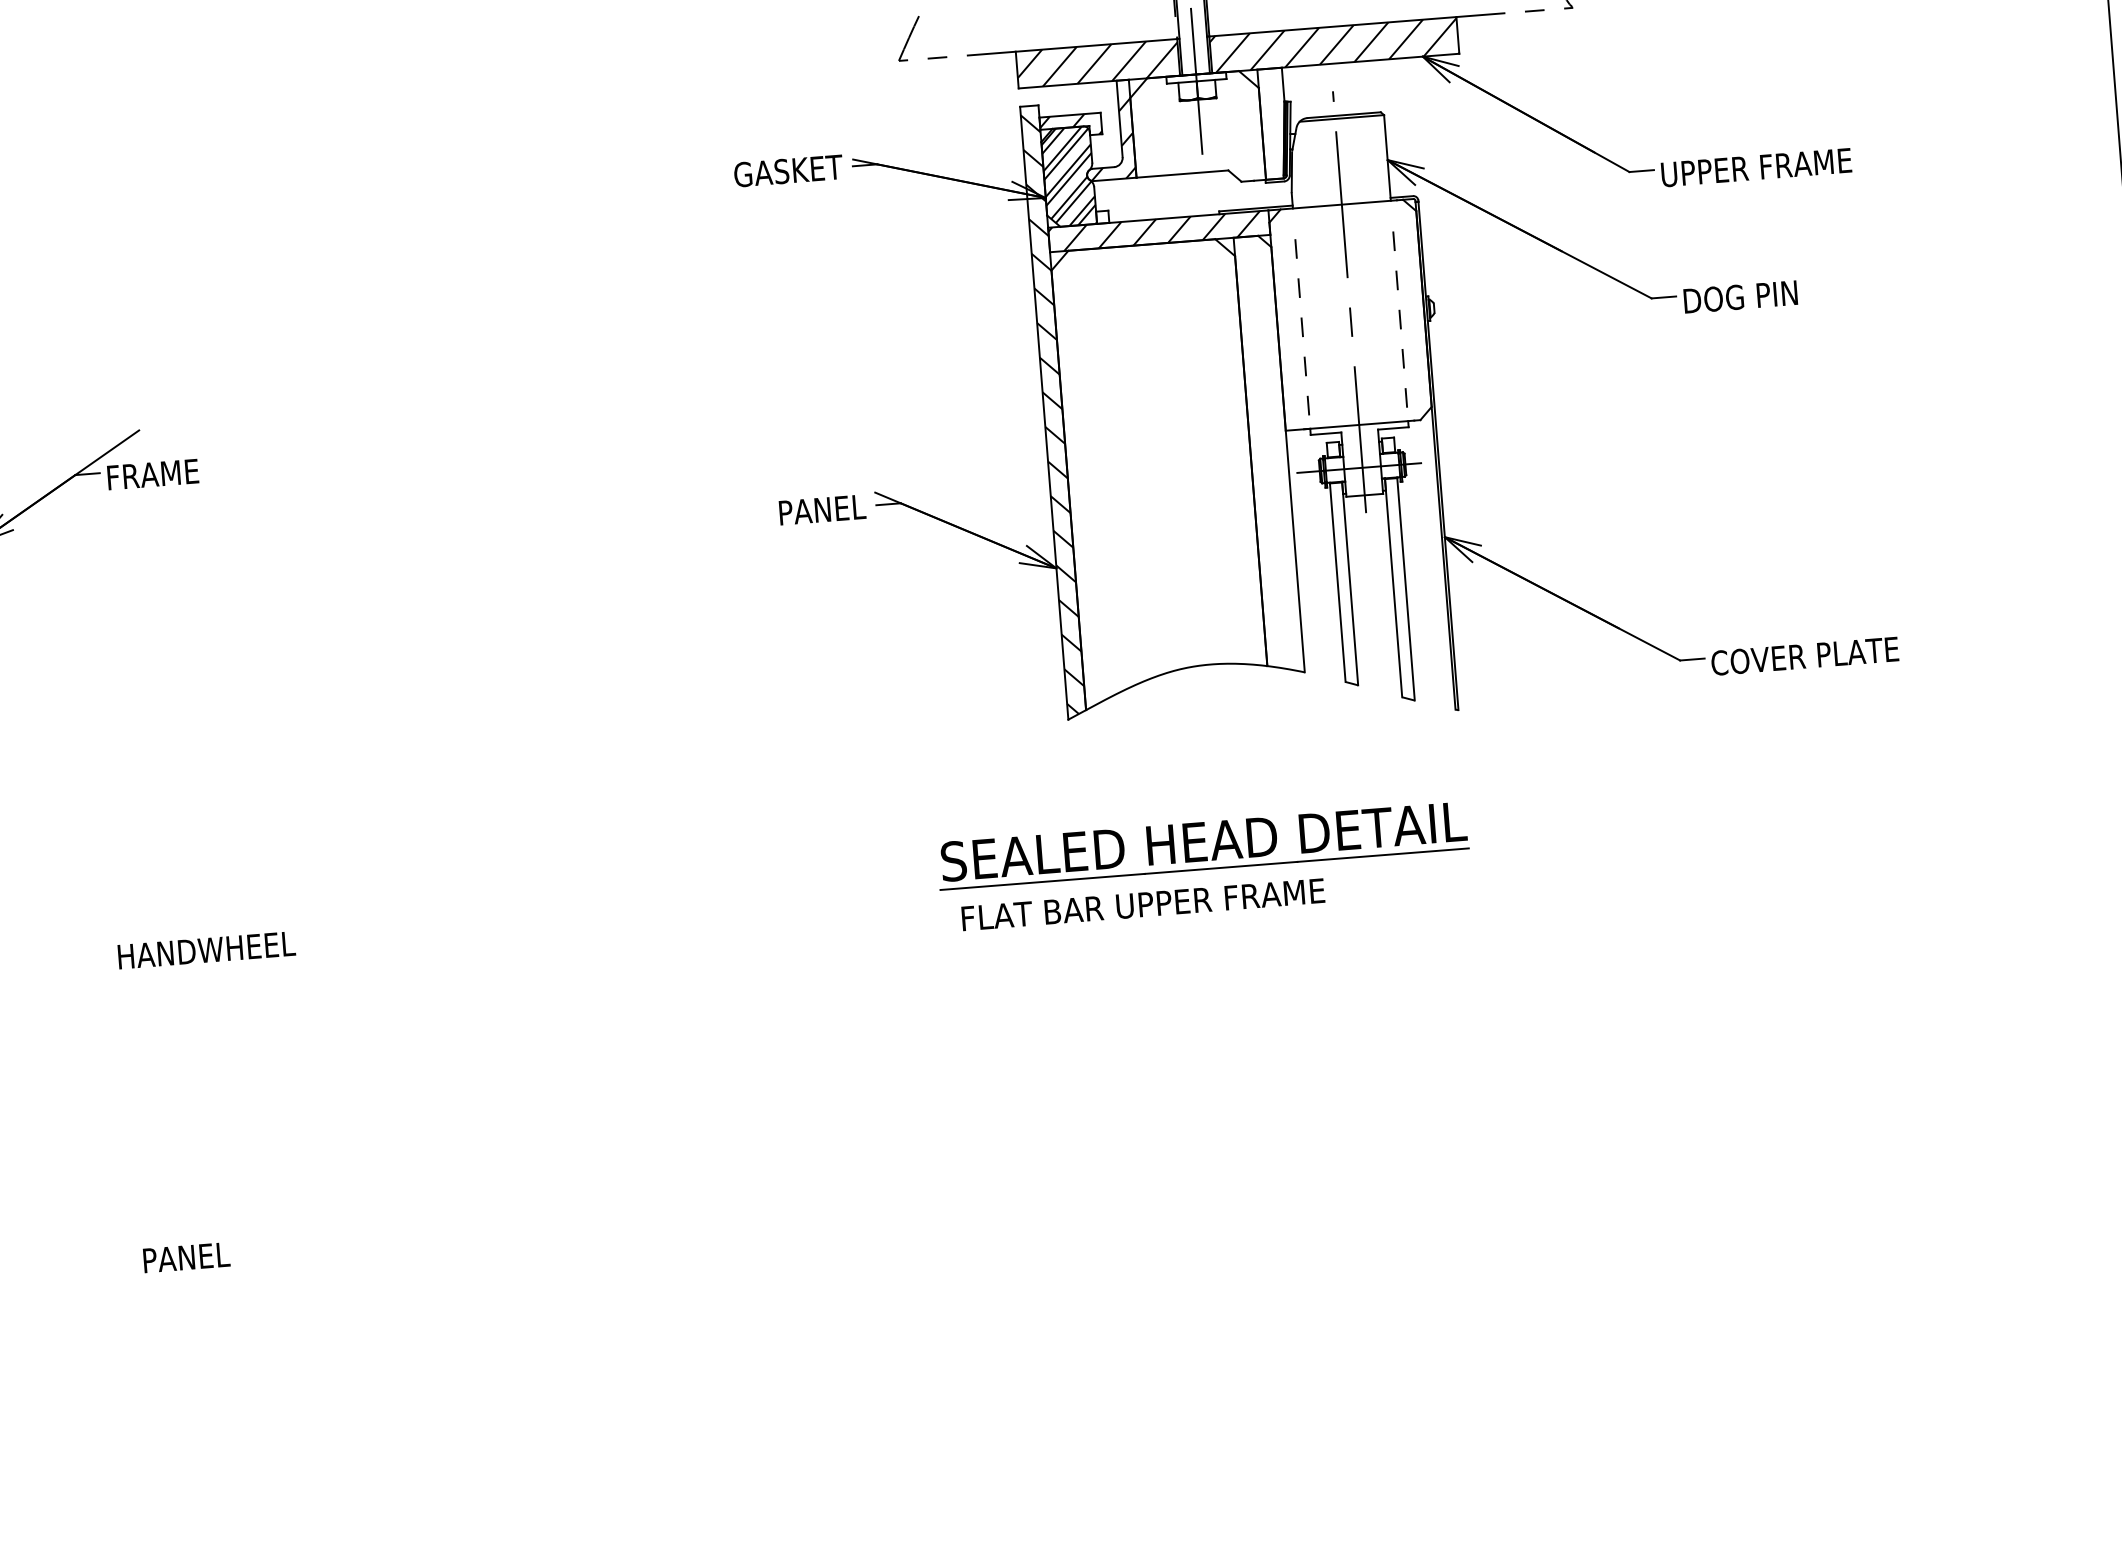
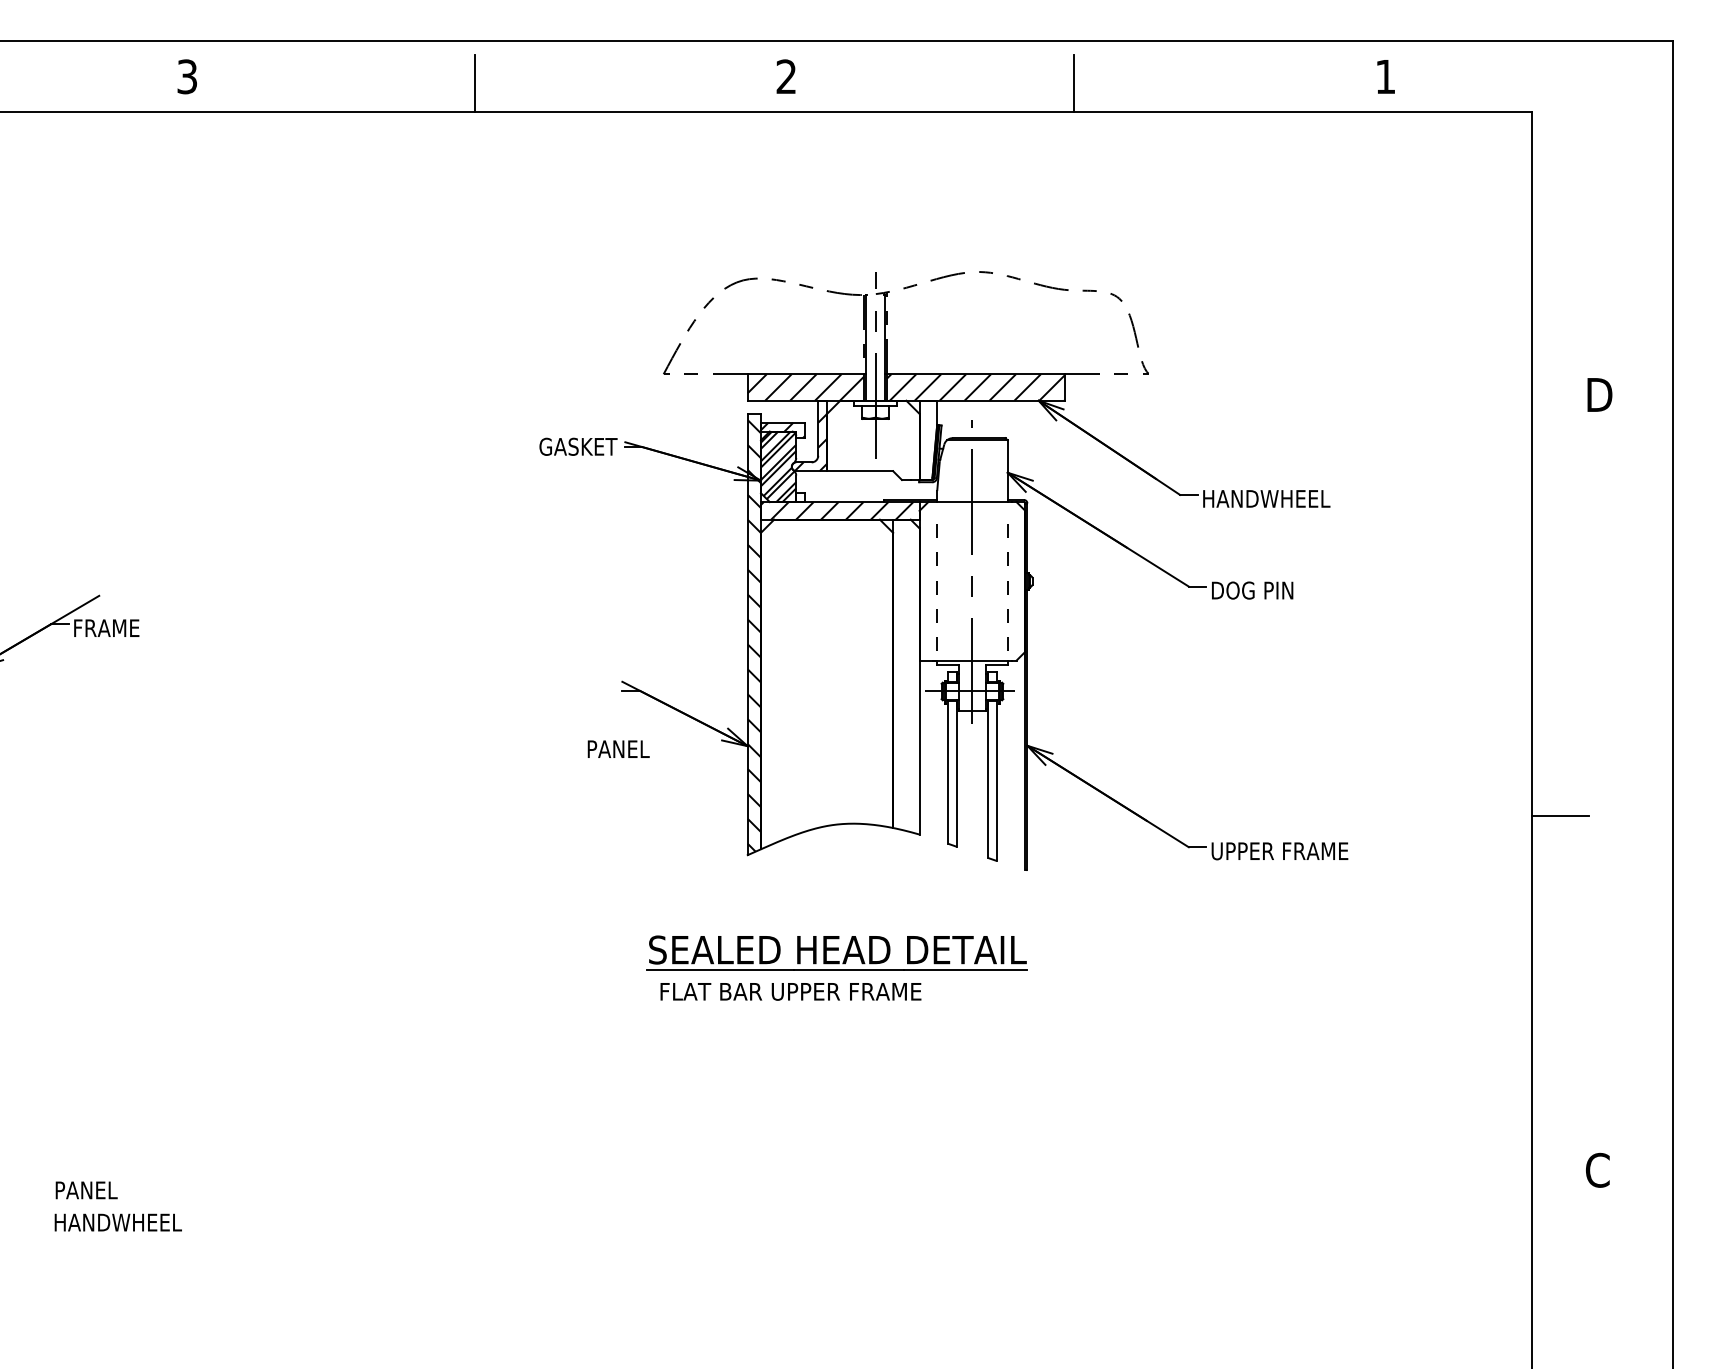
text: (1756, 167) -> (1271, 498), UPPER FRAME -> HANDWHEEL
text: (822, 508) -> (618, 748), moved
text: (1806, 656) -> (1279, 851), COVER PLATE -> UPPER FRAME
text: (205, 950) -> (117, 1222), moved

